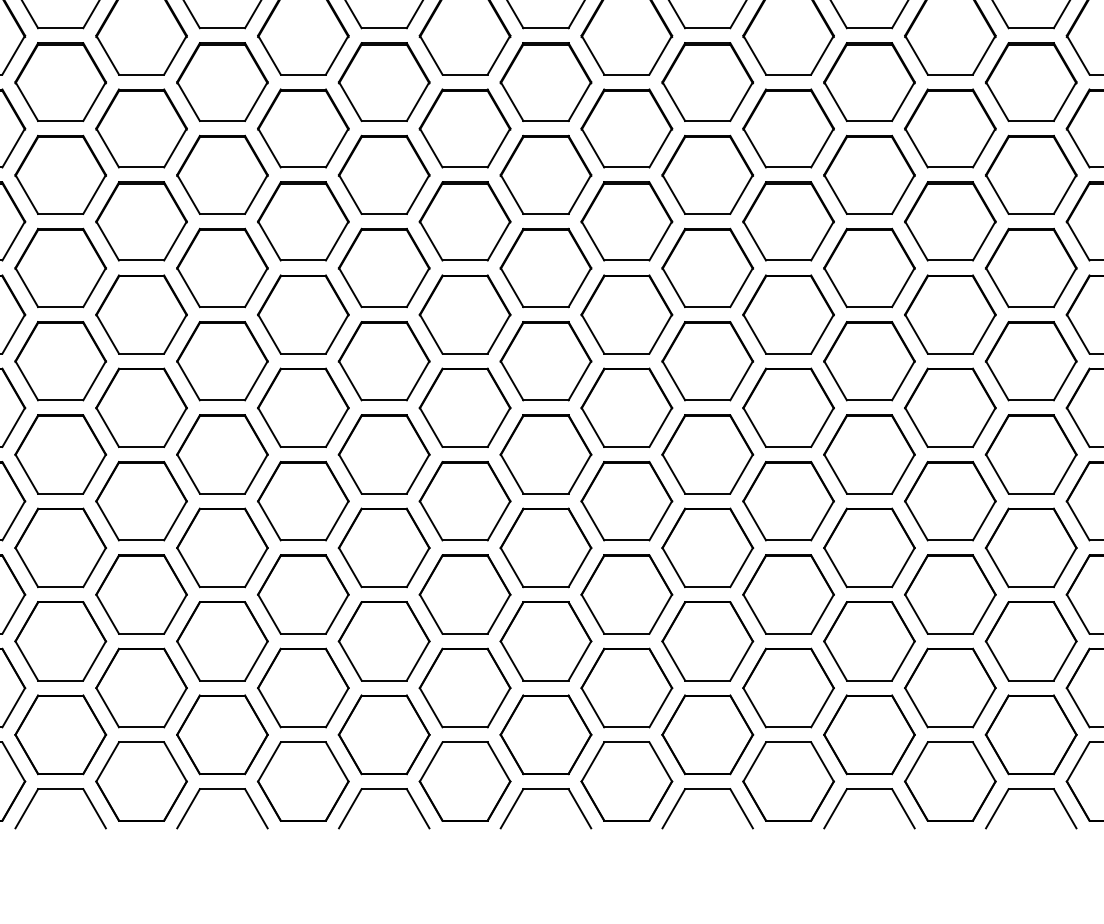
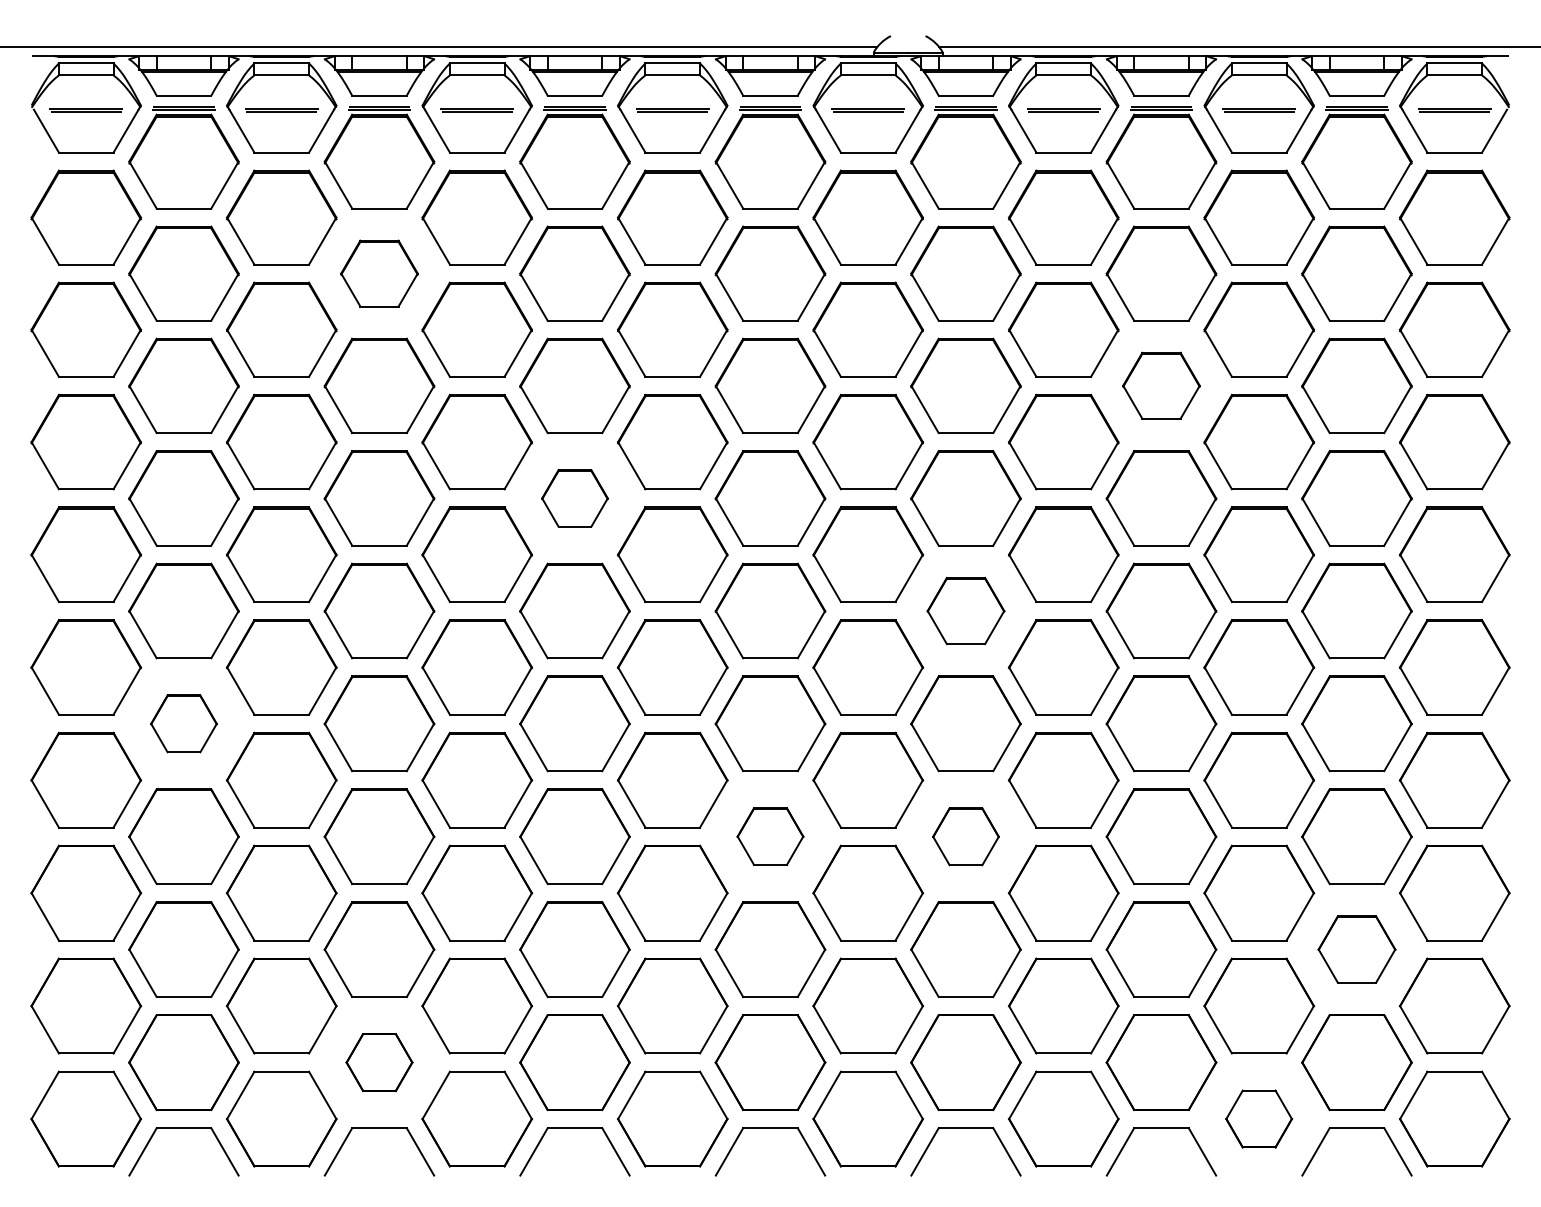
part: (222, 81) -> (379, 273), size x0.7
part: (869, 174) -> (1161, 385), size x0.7
part: (383, 268) -> (574, 498), size x0.6
part: (707, 360) -> (965, 610), size x0.7
part: (60, 454) -> (183, 723), size x0.6
part: (545, 547) -> (770, 836), size x0.6
part: (707, 547) -> (965, 836), size x0.6
part: (1030, 641) -> (1356, 949), size x0.7
part: (222, 734) -> (379, 1062), size x0.6
part: (949, 781) -> (1258, 1118), size x0.6

